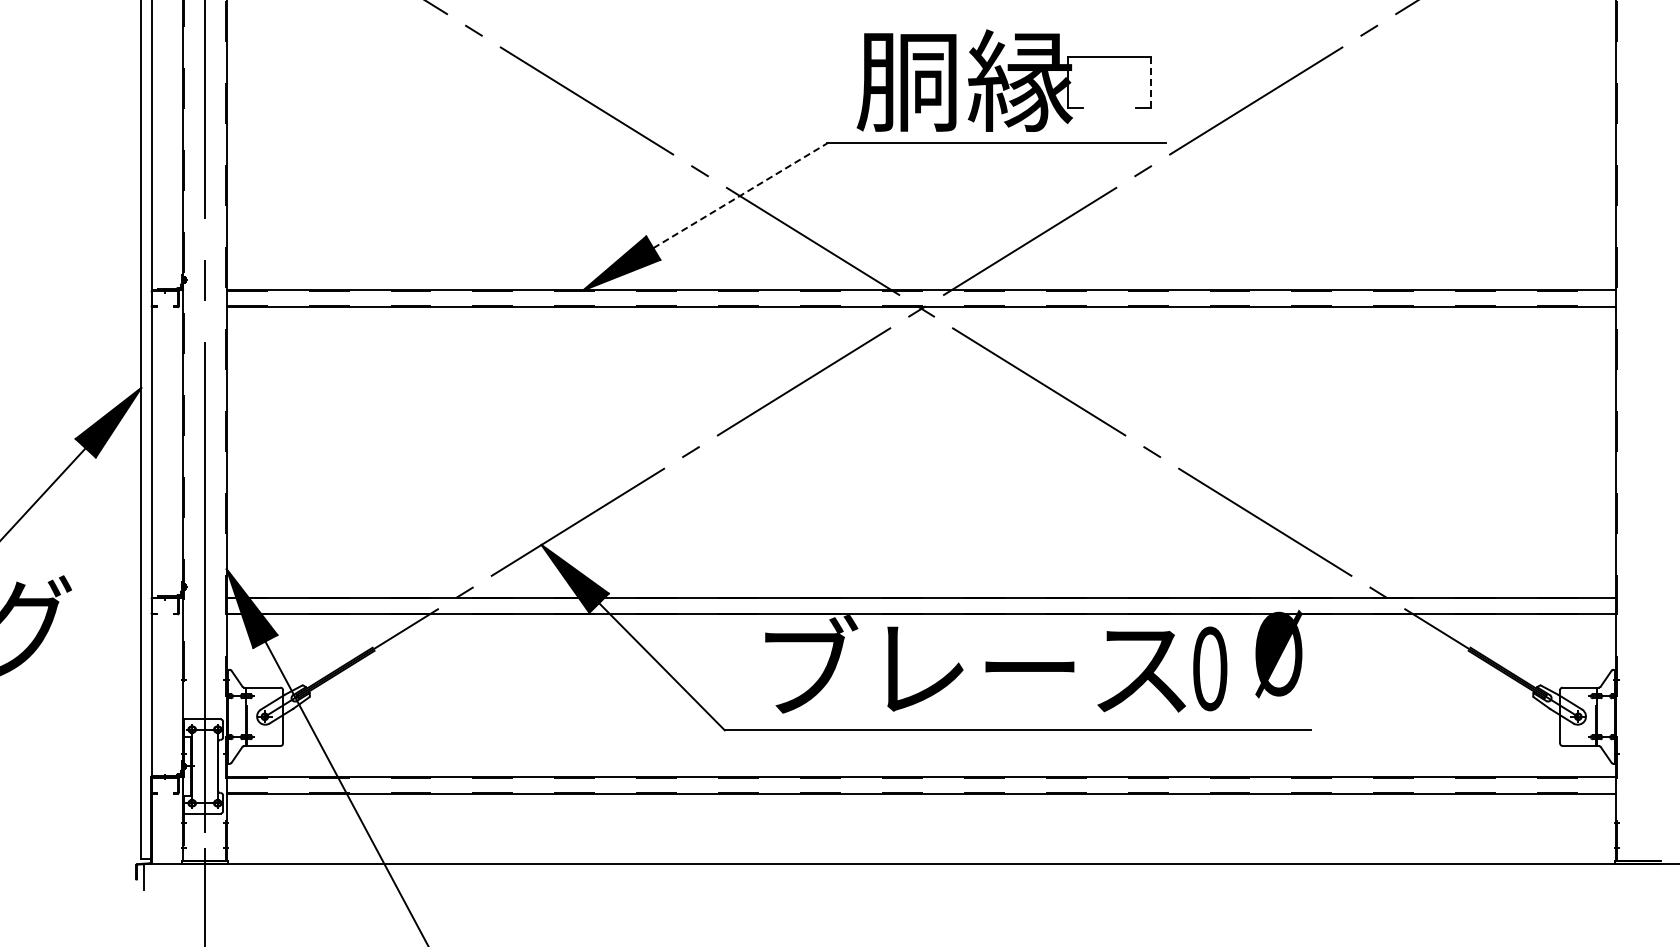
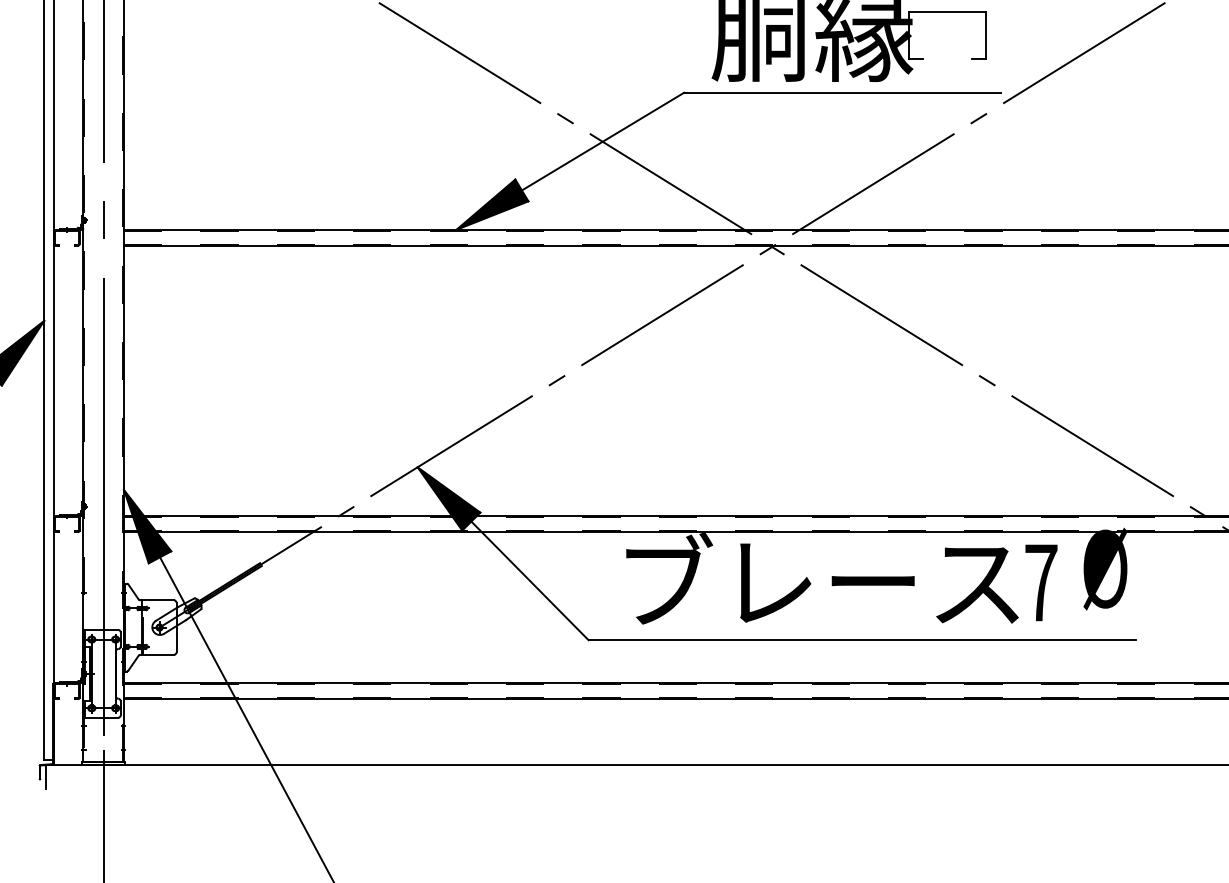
line: (1150, 82) -> (985, 35), dashed -> solid
line: (740, 195) -> (603, 141), dashed -> solid
text: (1210, 668) -> (1041, 582), 0 -> 7

